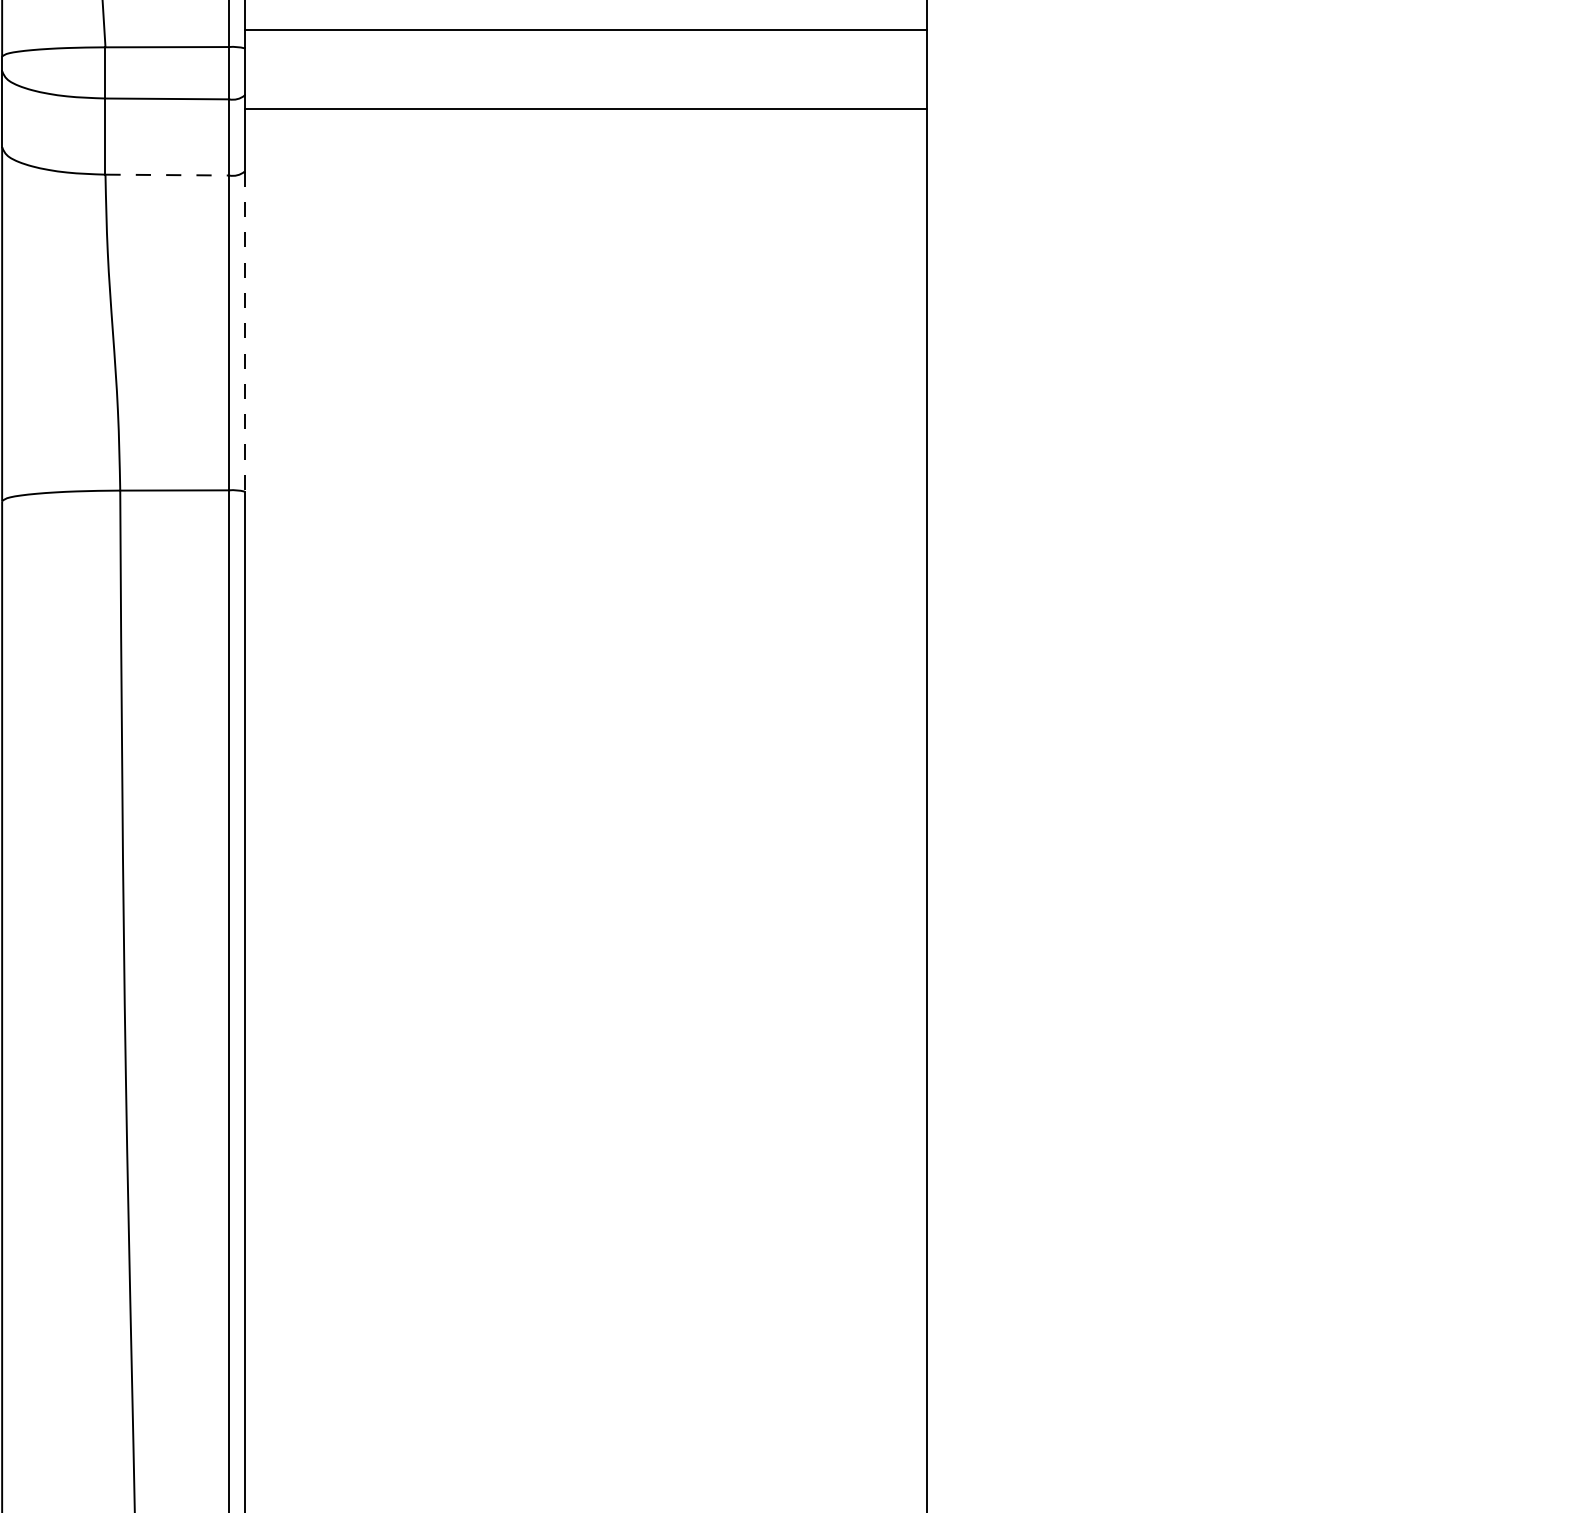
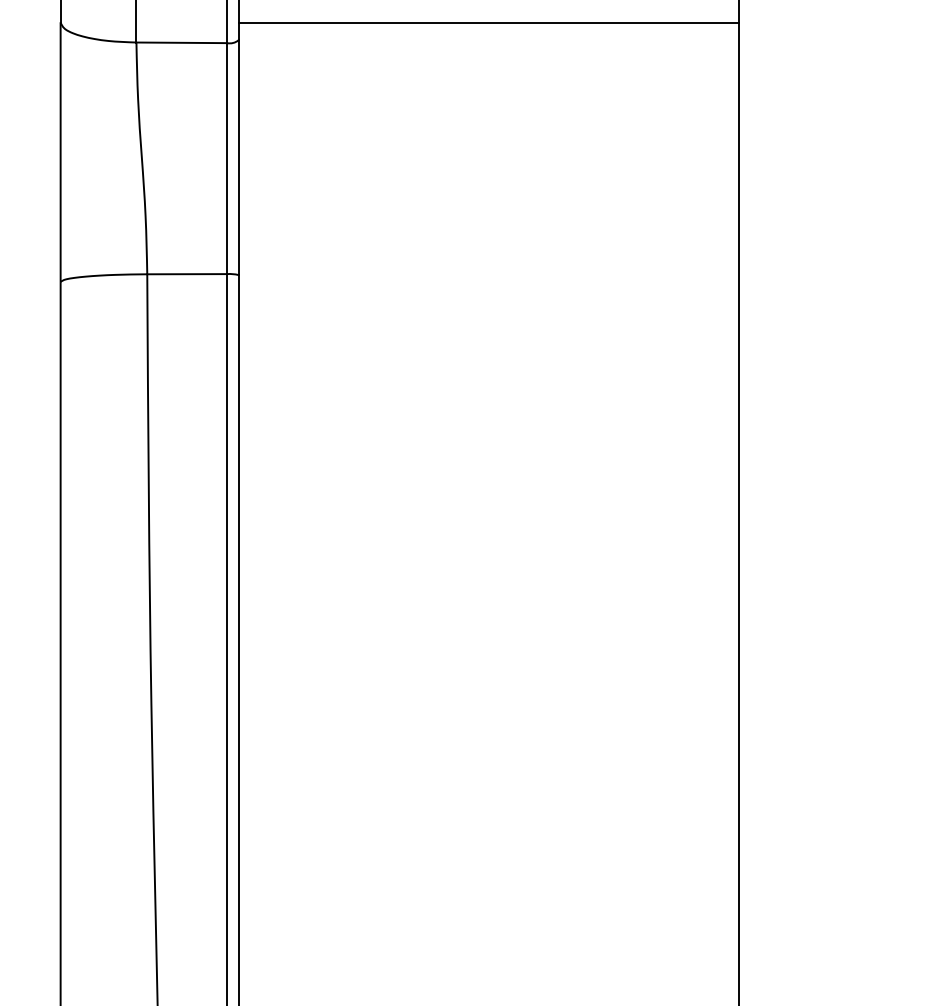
line: (585, 148) -> (488, 23), added
line: (167, 175) -> (181, 43), dashed -> solid
line: (244, 332) -> (238, 158), dashed -> solid

